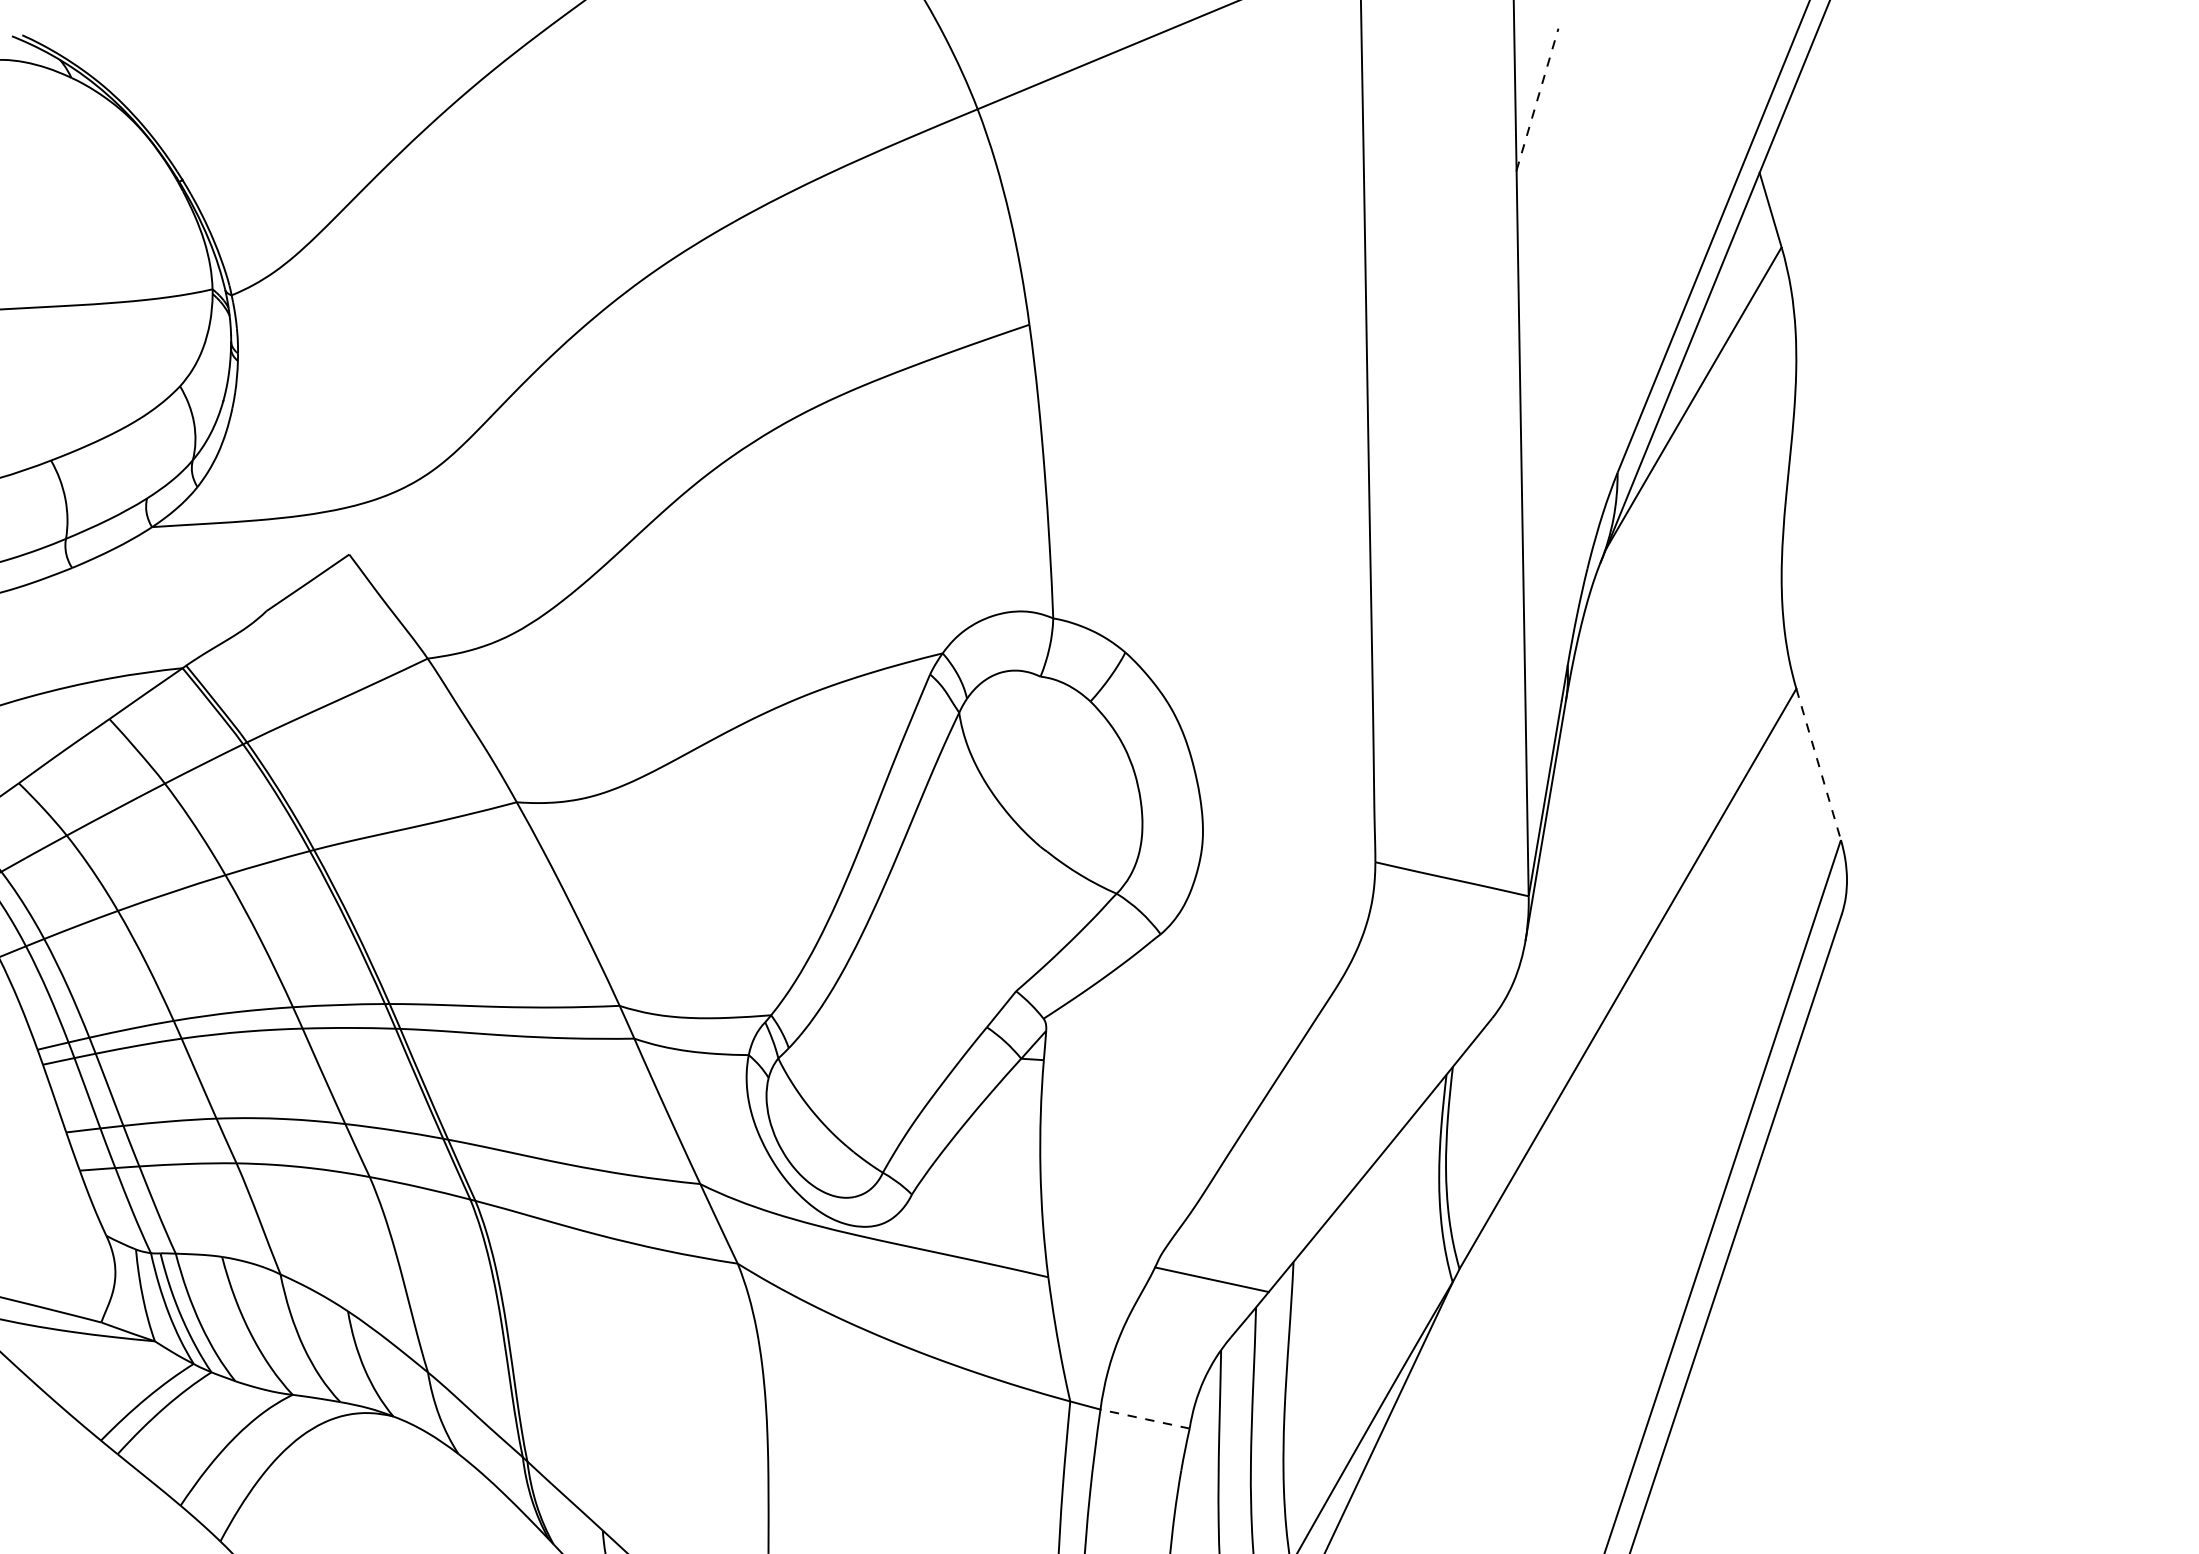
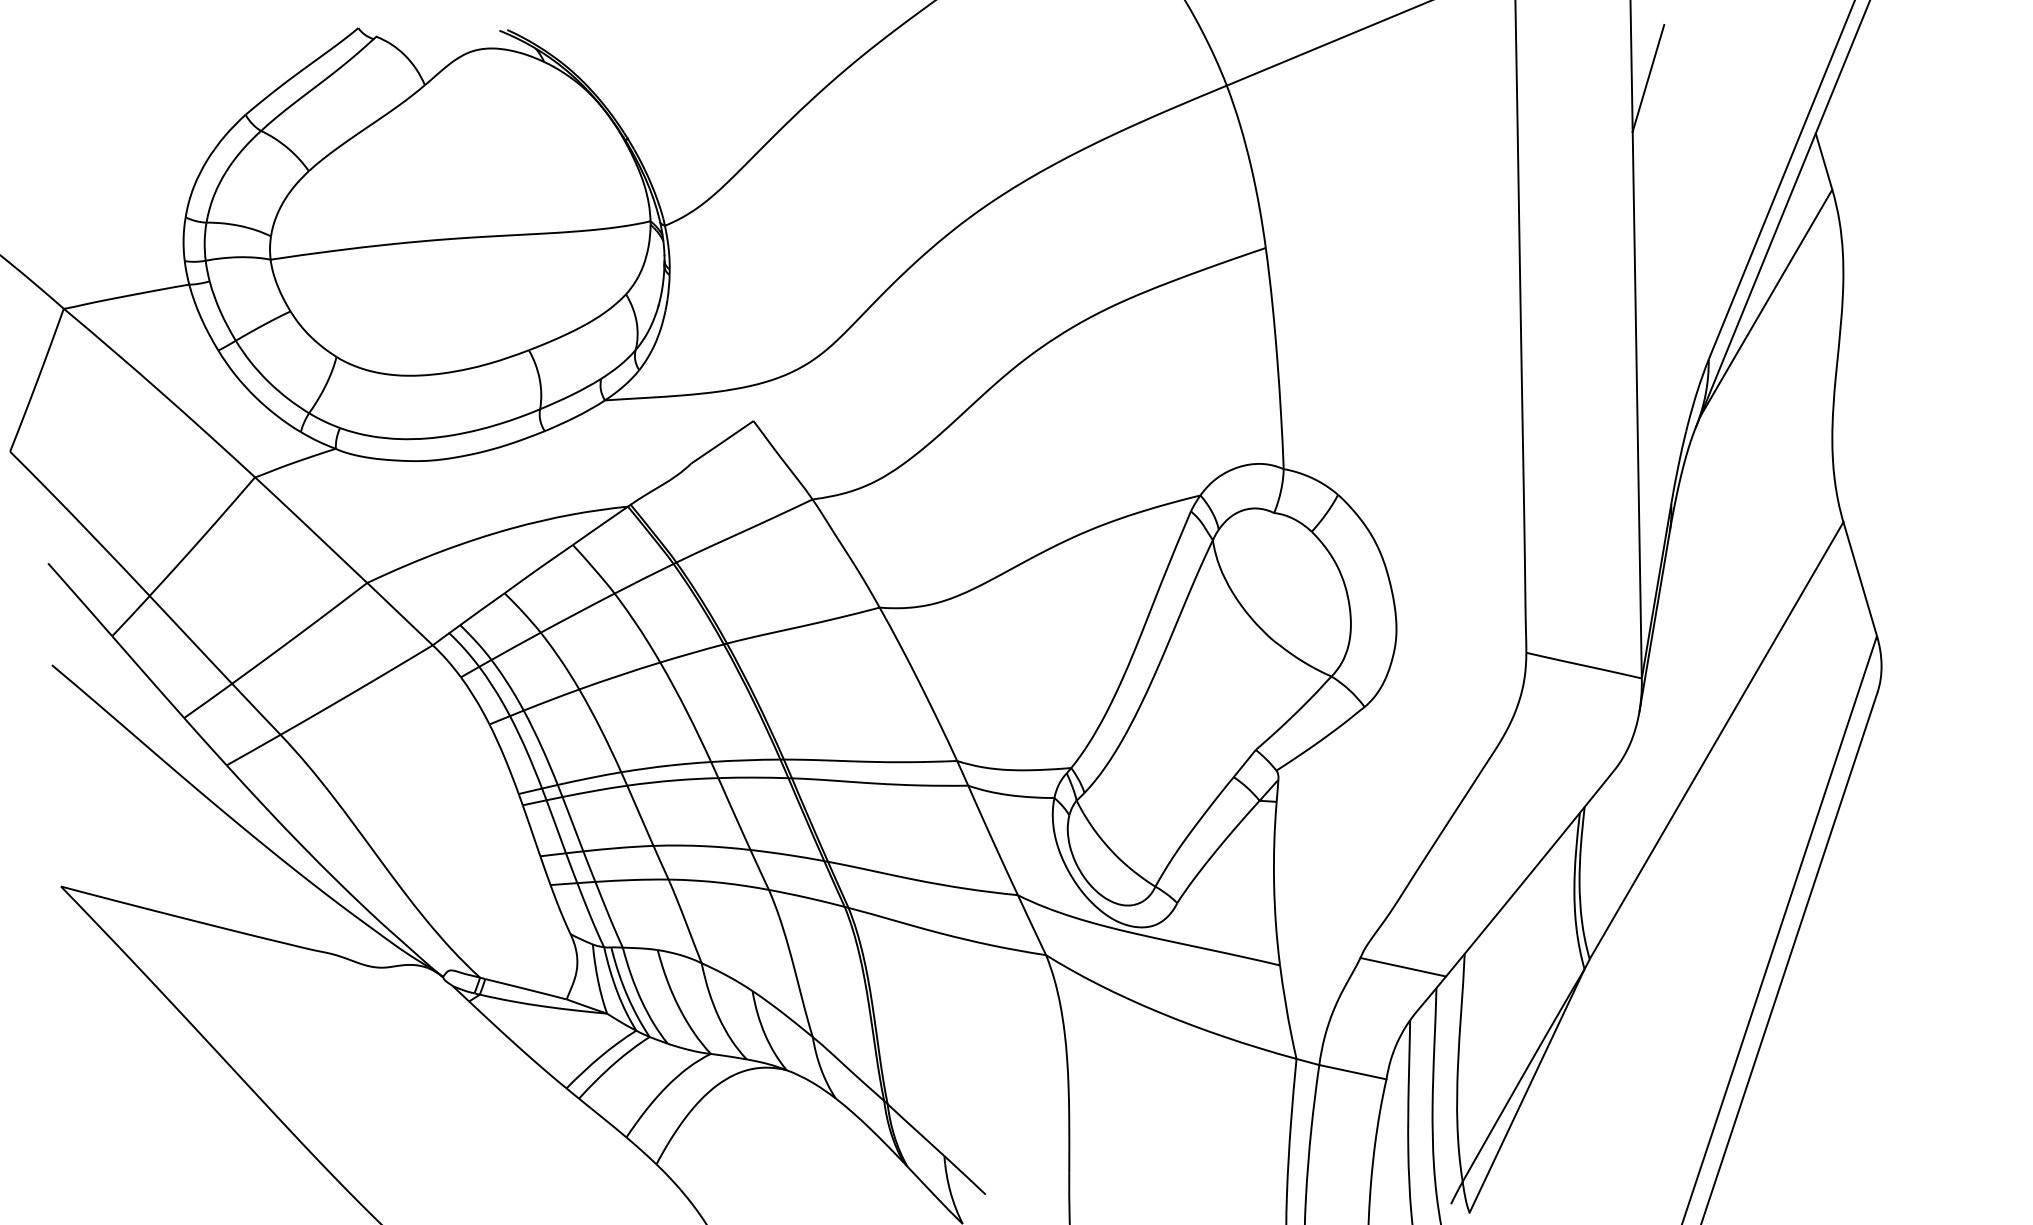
line: (1537, 99) -> (1648, 78), dashed -> solid
line: (1819, 764) -> (1860, 579), dashed -> solid
line: (1144, 1419) -> (1352, 1072), dashed -> solid

